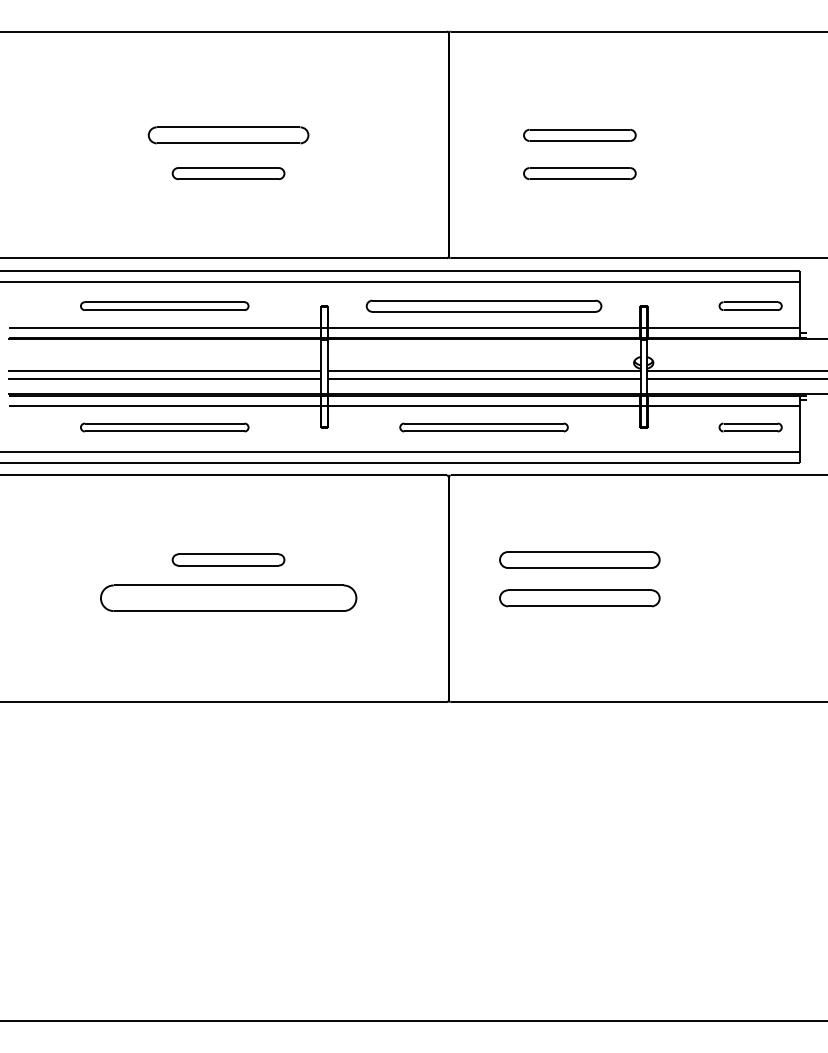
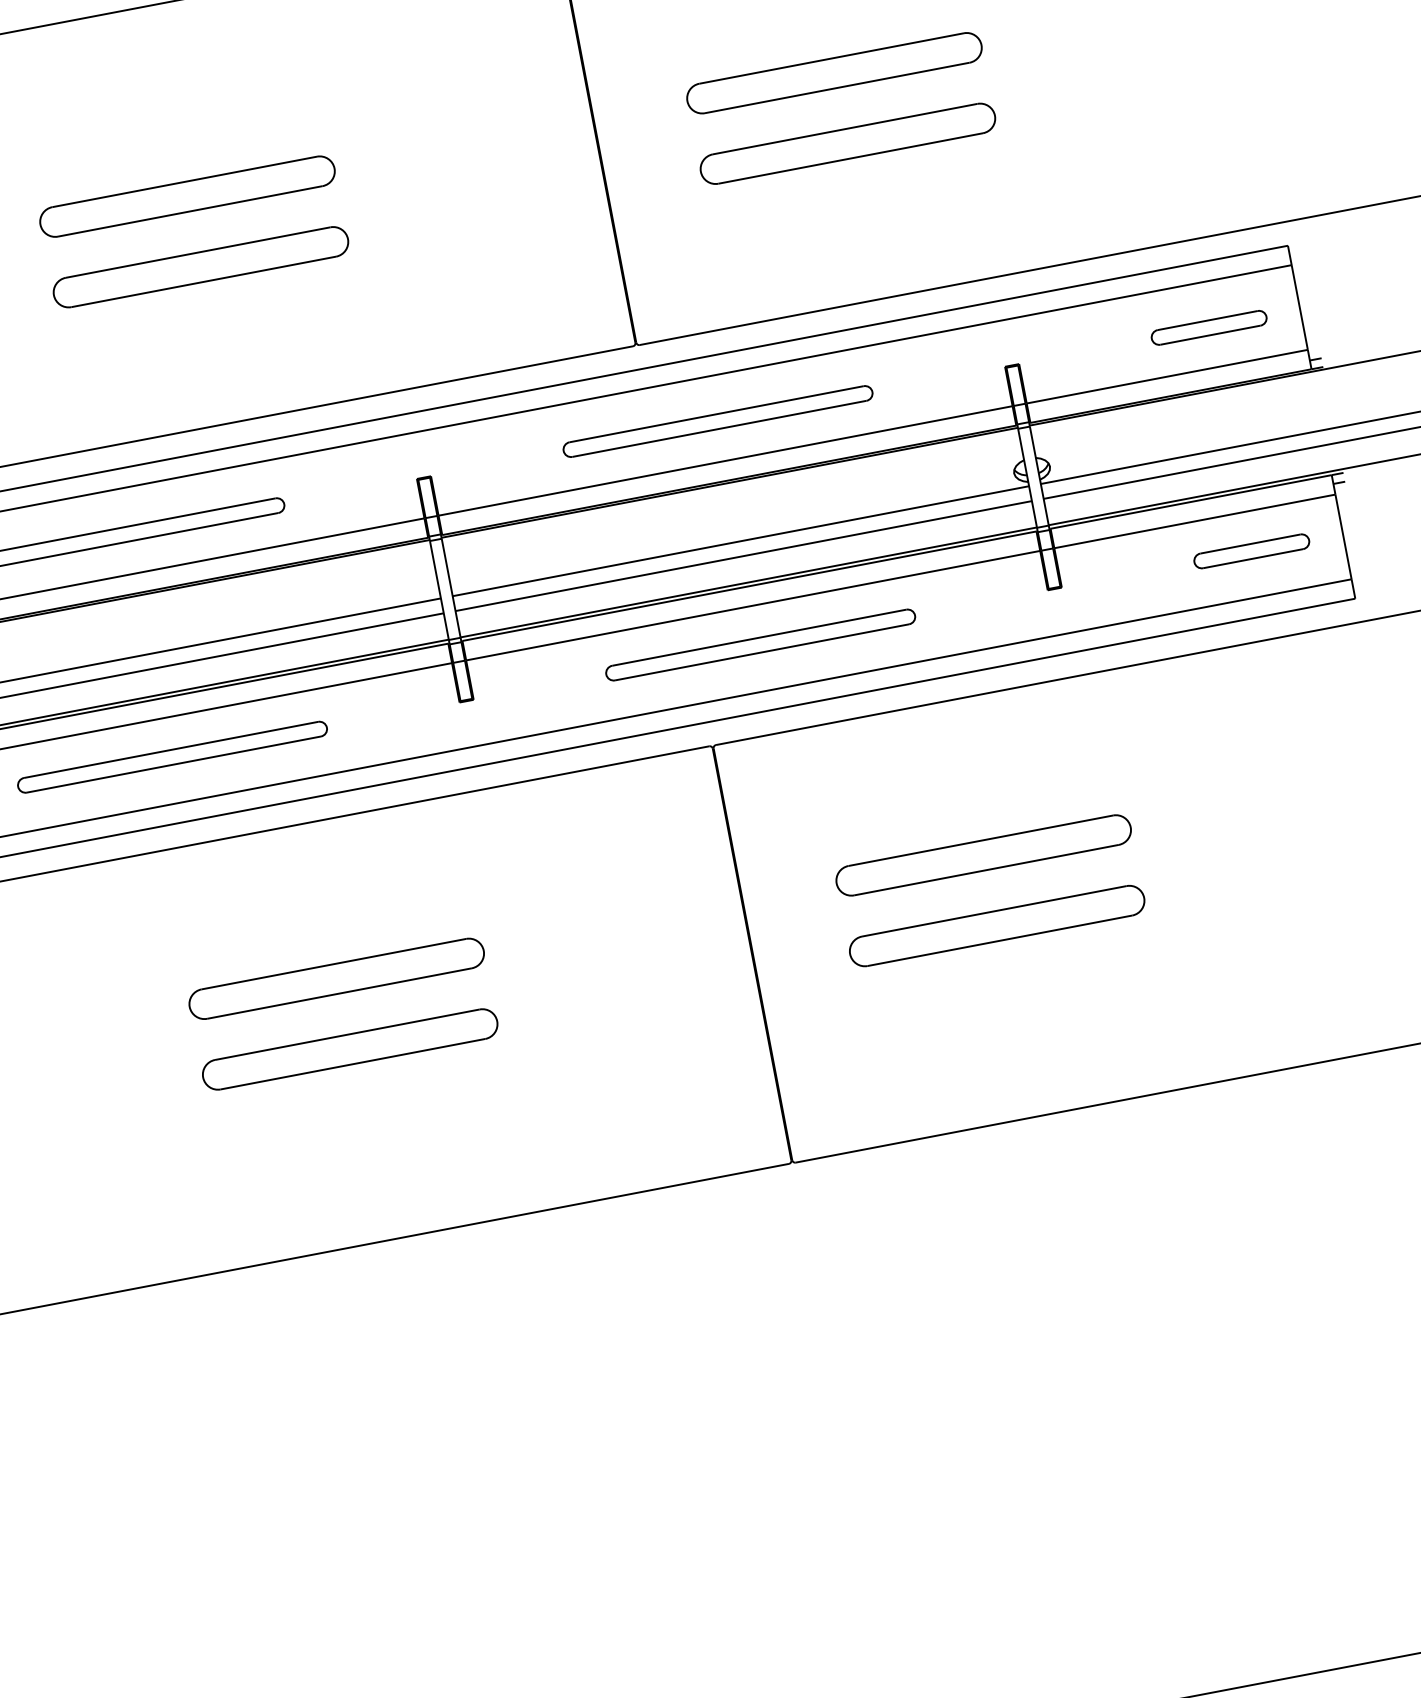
part: (579, 135) -> (833, 73), size x1.43
part: (228, 173) -> (200, 266), size x1.43
part: (579, 173) -> (847, 143), size x1.43
part: (483, 305) -> (716, 420), size x0.71
part: (228, 559) -> (336, 977), size x1.43
part: (228, 598) -> (350, 1049), size x0.62

